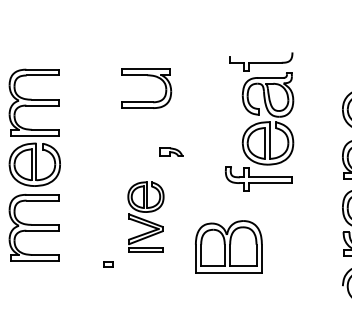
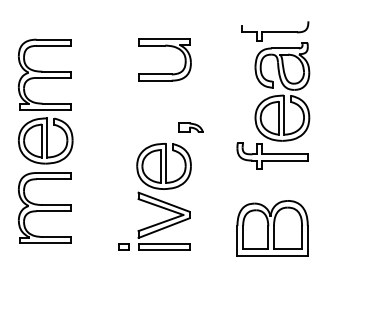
part: (259, 121) -> (273, 94), moved
part: (145, 216) -> (163, 196), size x1.43
part: (228, 246) -> (272, 228), moved

